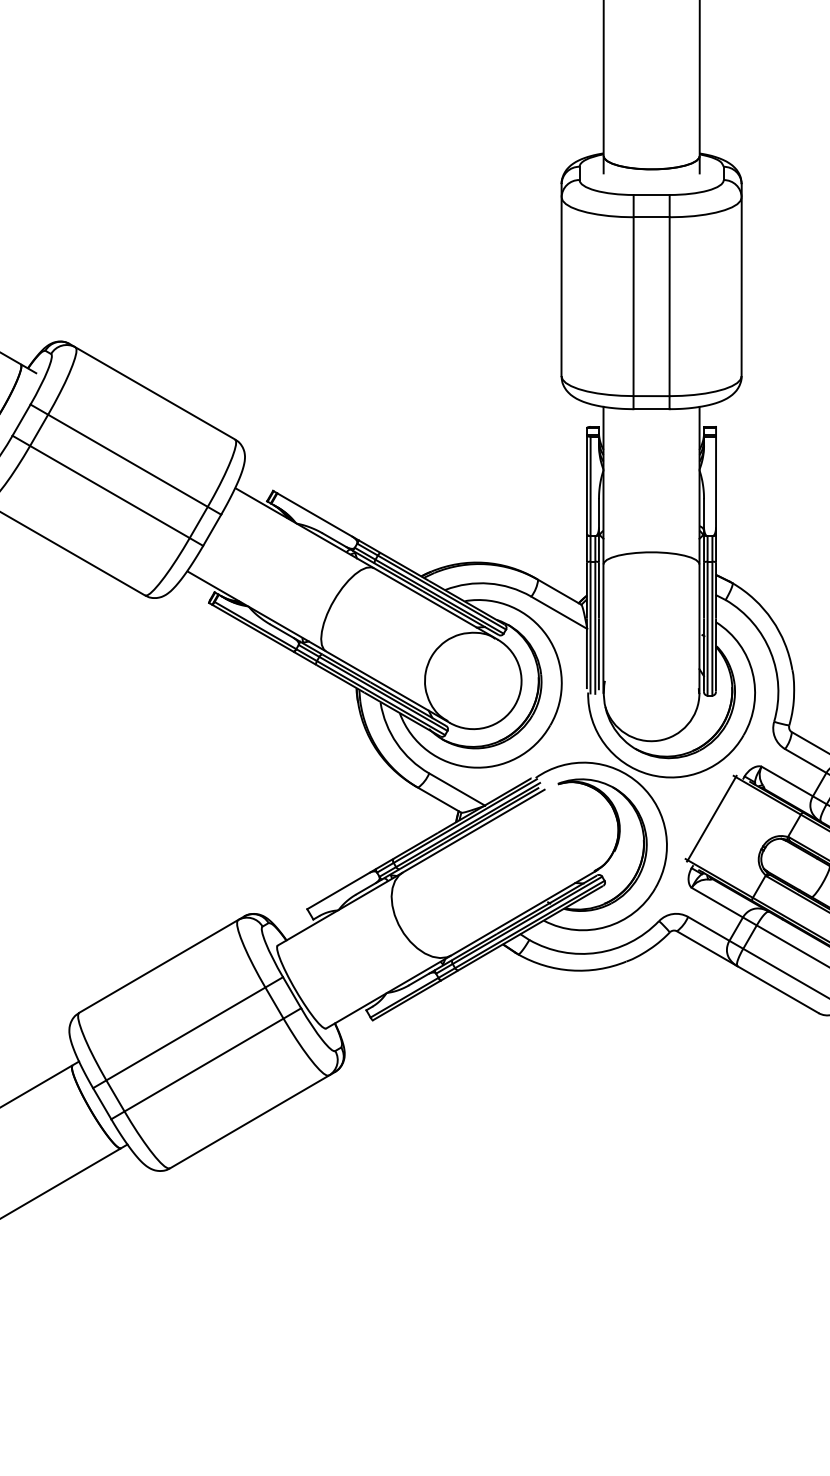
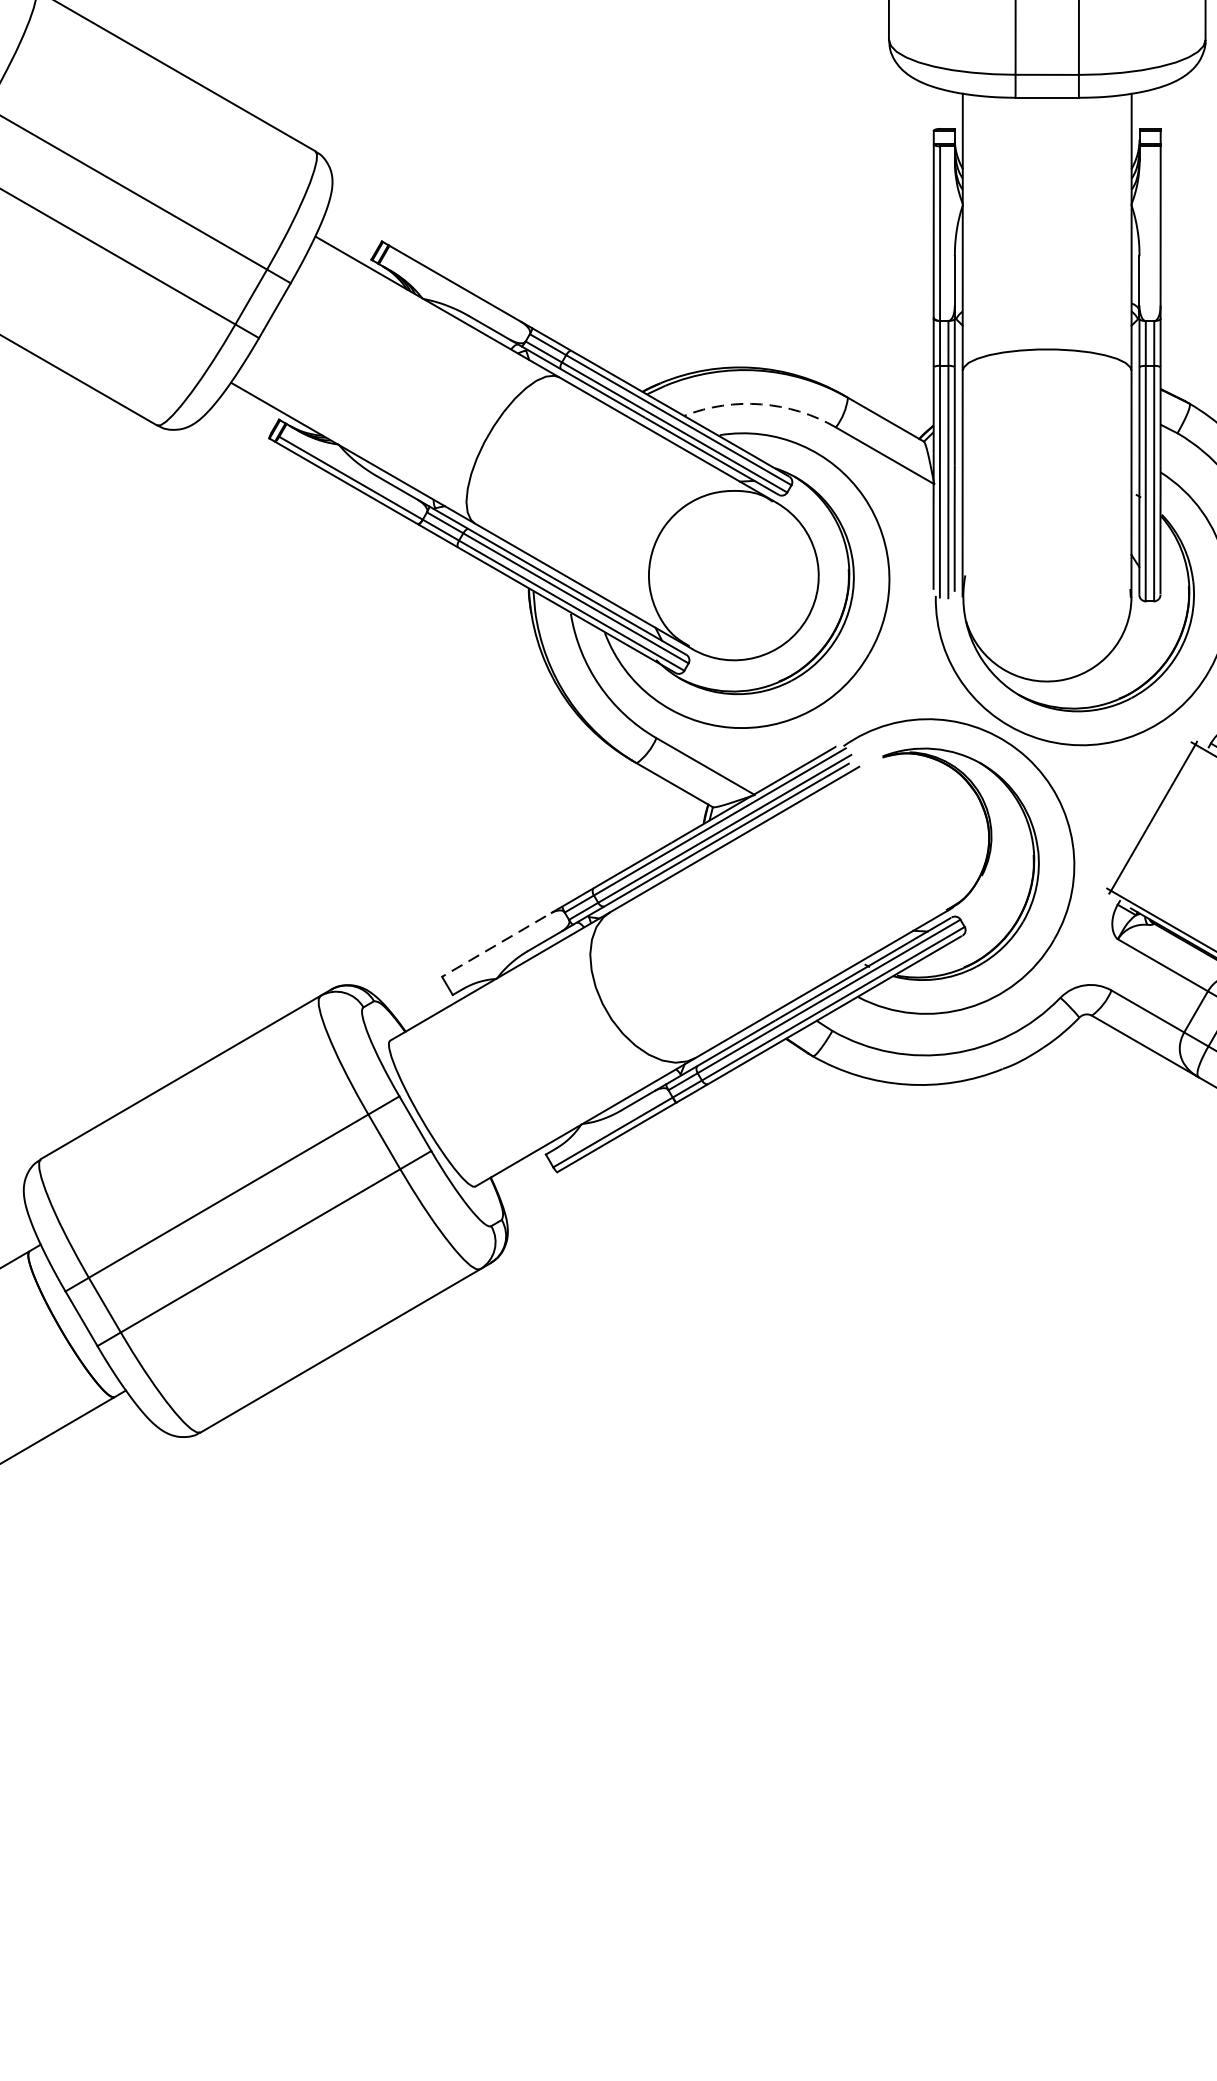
arc: (488, 583) -> (760, 404), solid -> dashed
line: (341, 889) -> (502, 942), solid -> dashed

